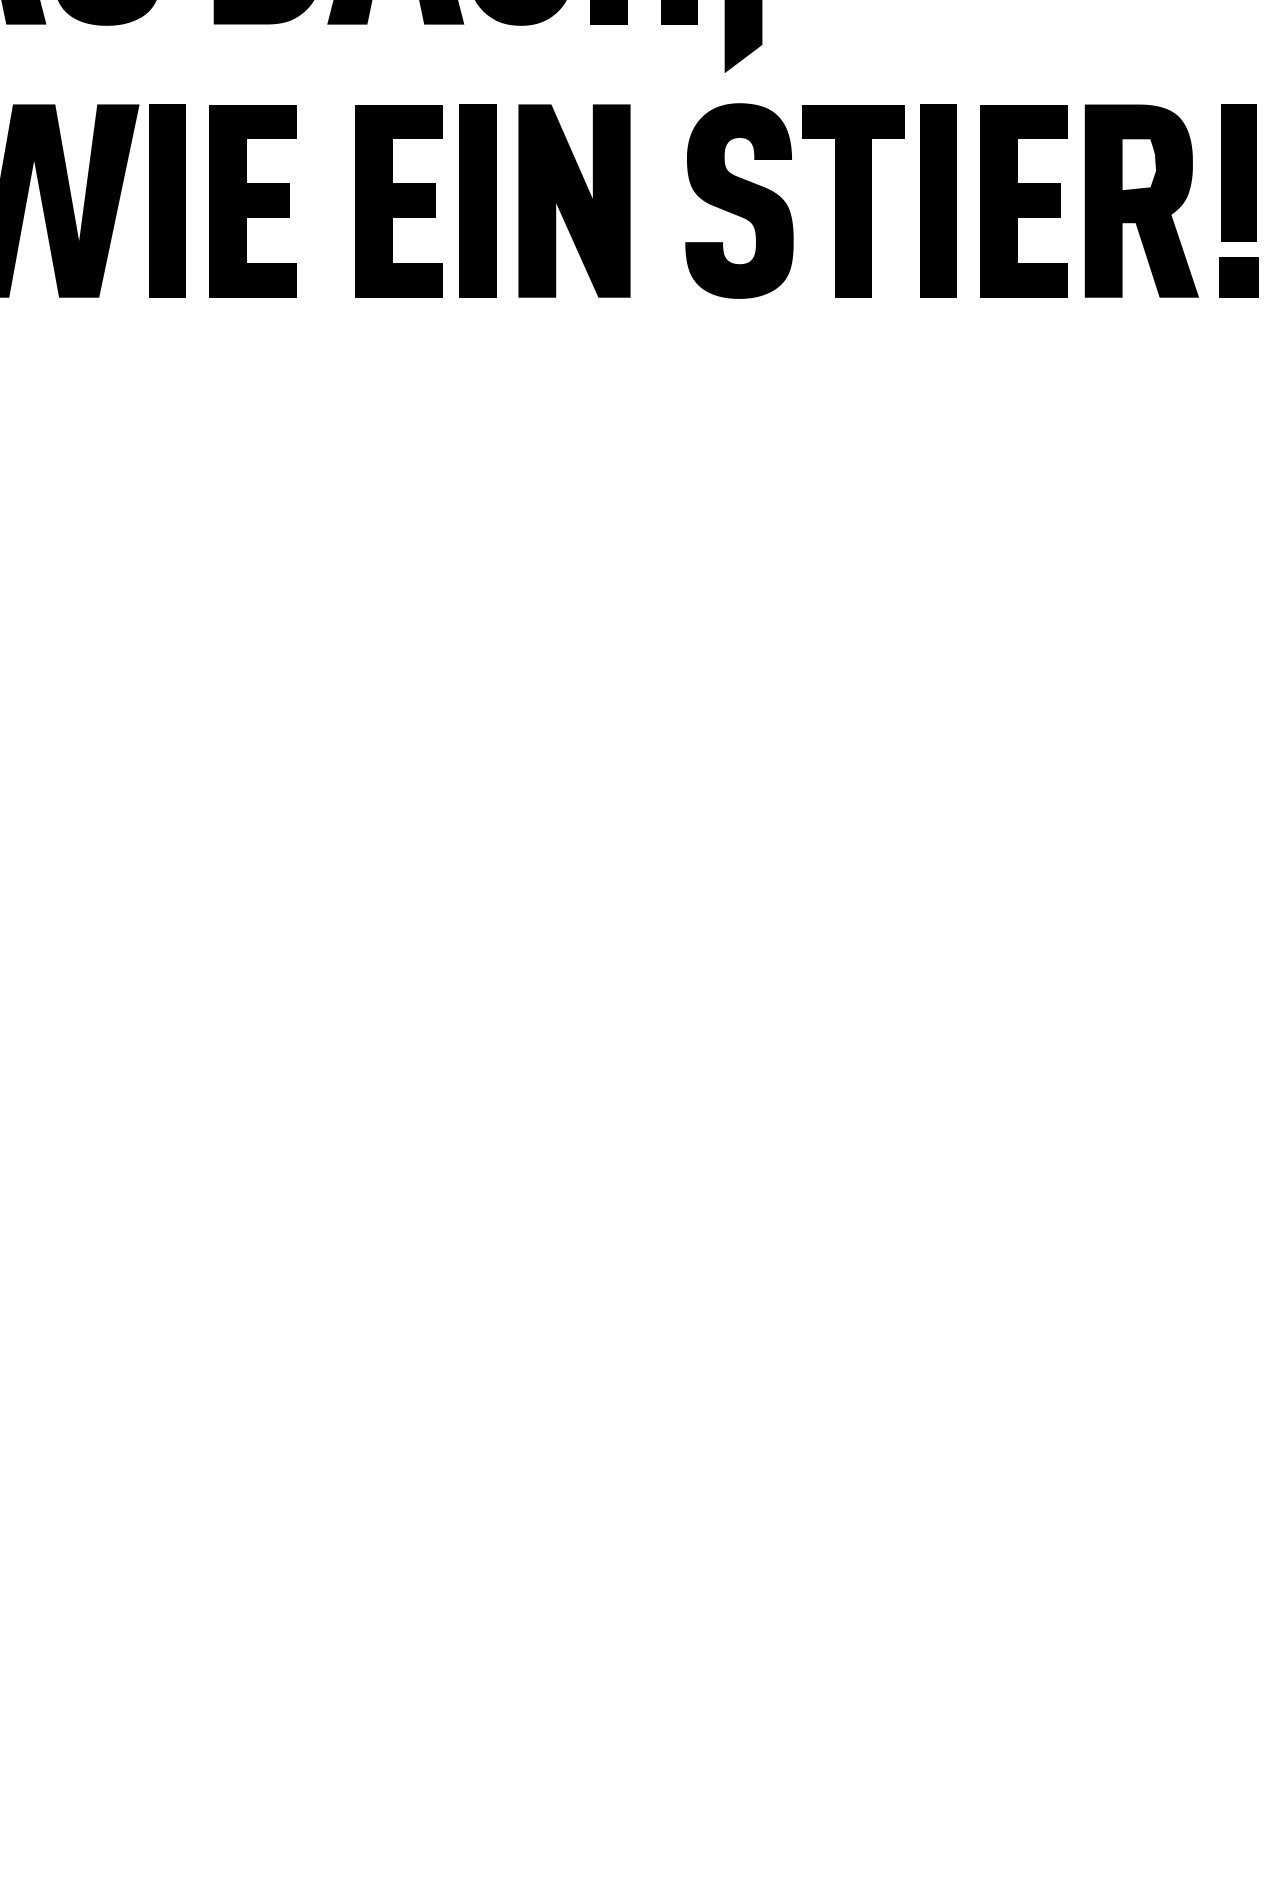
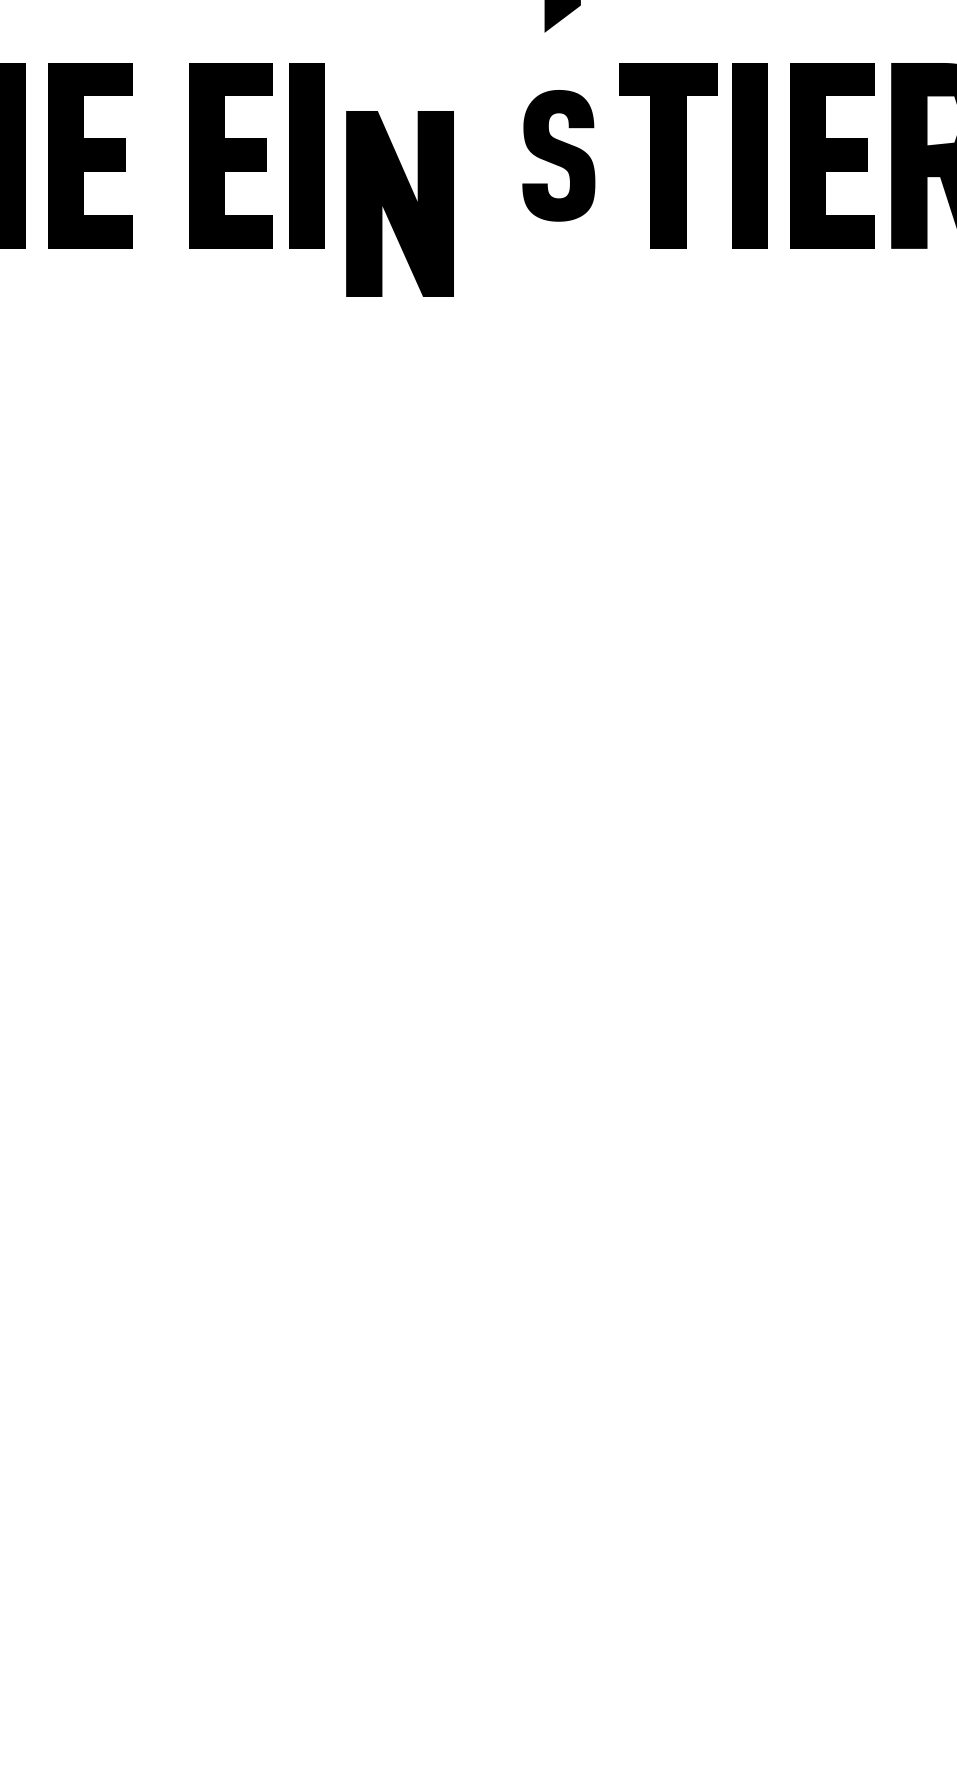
part: (574, 200) -> (400, 203), moved
part: (739, 200) -> (558, 155), size x0.7

